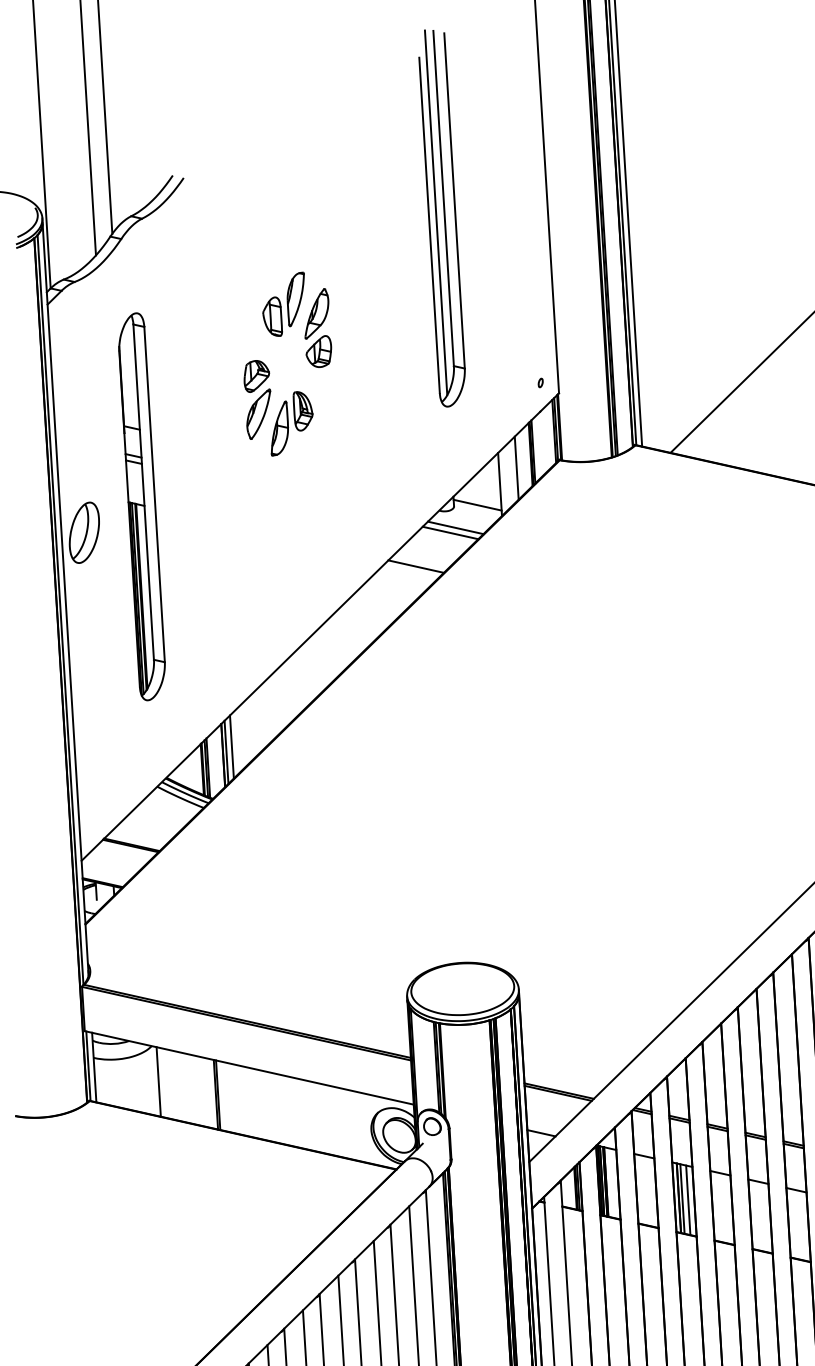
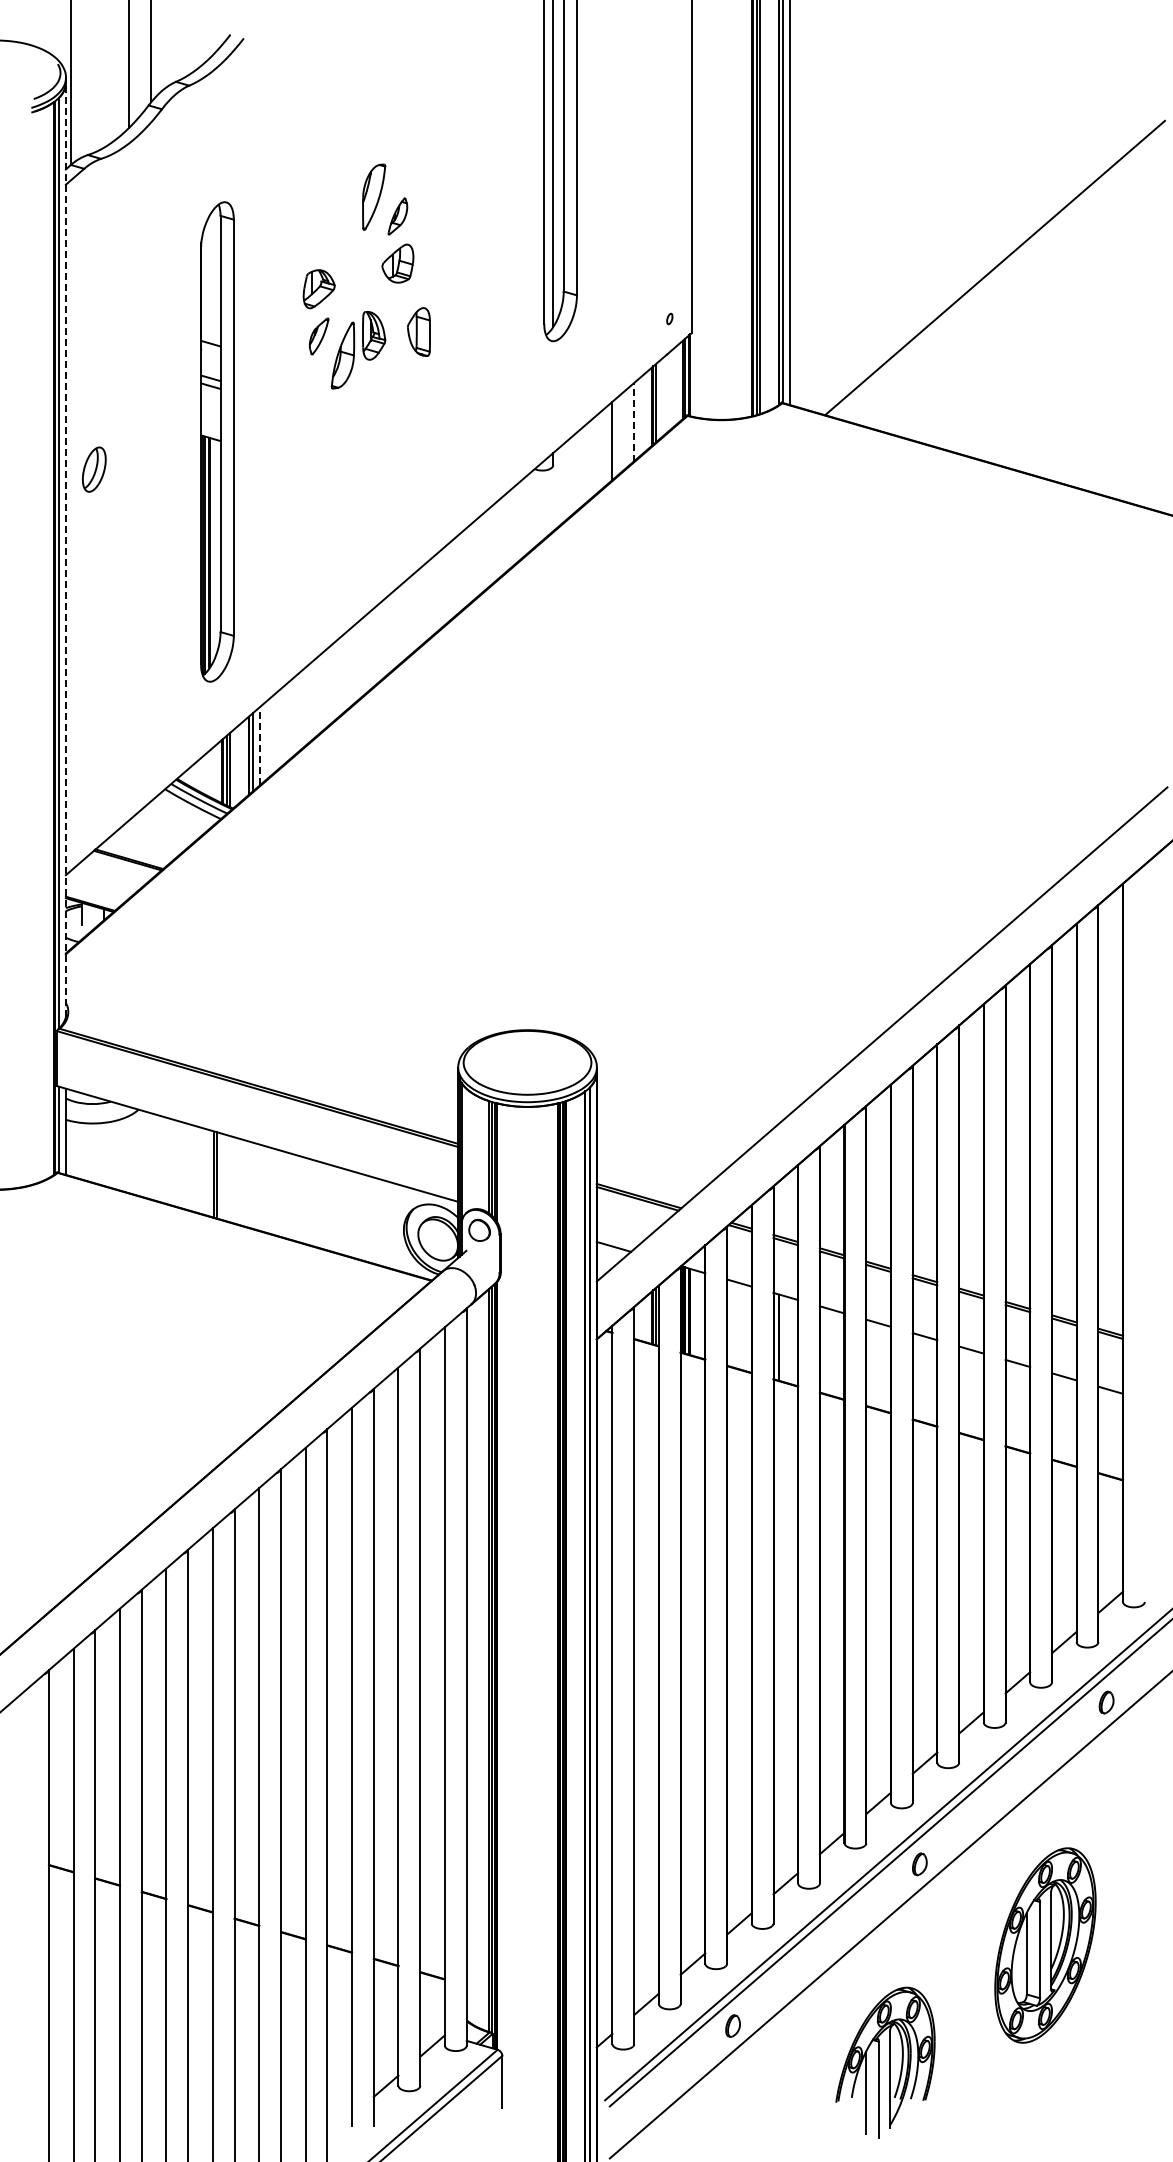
part: (316, 313) -> (397, 216), size x0.6
part: (271, 316) -> (418, 331), moved
part: (258, 414) -> (318, 336), size x0.6
line: (516, 468) -> (633, 422), solid -> dashed
line: (477, 504) -> (582, 464), removed
part: (142, 506) -> (217, 441), moved
line: (455, 527) -> (553, 491), removed
part: (84, 532) -> (94, 469), size x0.6
line: (450, 532) -> (546, 497), removed
line: (415, 566) -> (501, 536), removed
line: (65, 599) -> (65, 550), solid -> dashed
line: (232, 746) -> (260, 745), solid -> dashed
line: (158, 1081) -> (144, 1154), removed
line: (682, 1198) -> (783, 1338), removed
line: (688, 1199) -> (790, 1340), removed

